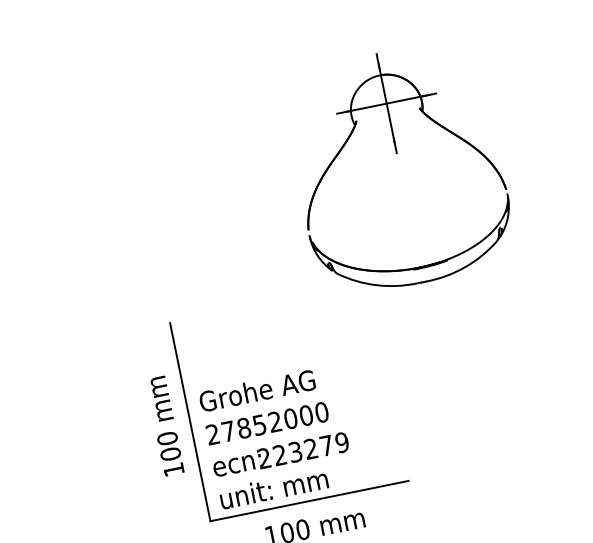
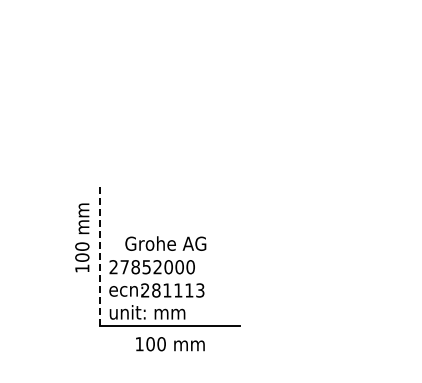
part: (395, 154) -> (276, 102), removed
text: (256, 390) -> (165, 243), moved
line: (190, 421) -> (100, 255), solid -> dashed
text: (165, 425) -> (82, 237), moved
text: (311, 448) -> (178, 290), 223279 -> 281113

